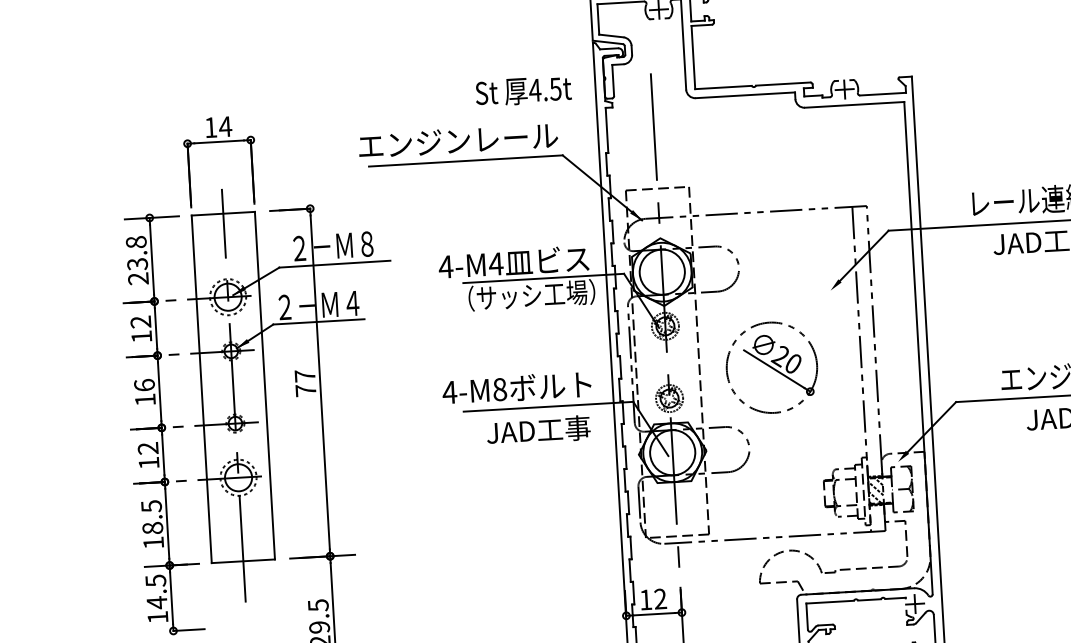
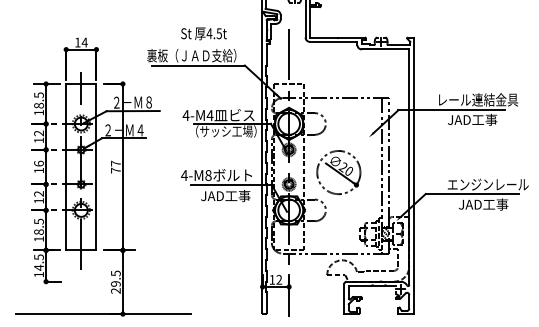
text: (522, 90) -> (203, 33), moved
text: (456, 140) -> (194, 55), エンジンレール -> 裏板（ＪＡＤ支給）
text: (136, 259) -> (38, 103), 23.8 -> 18.5

